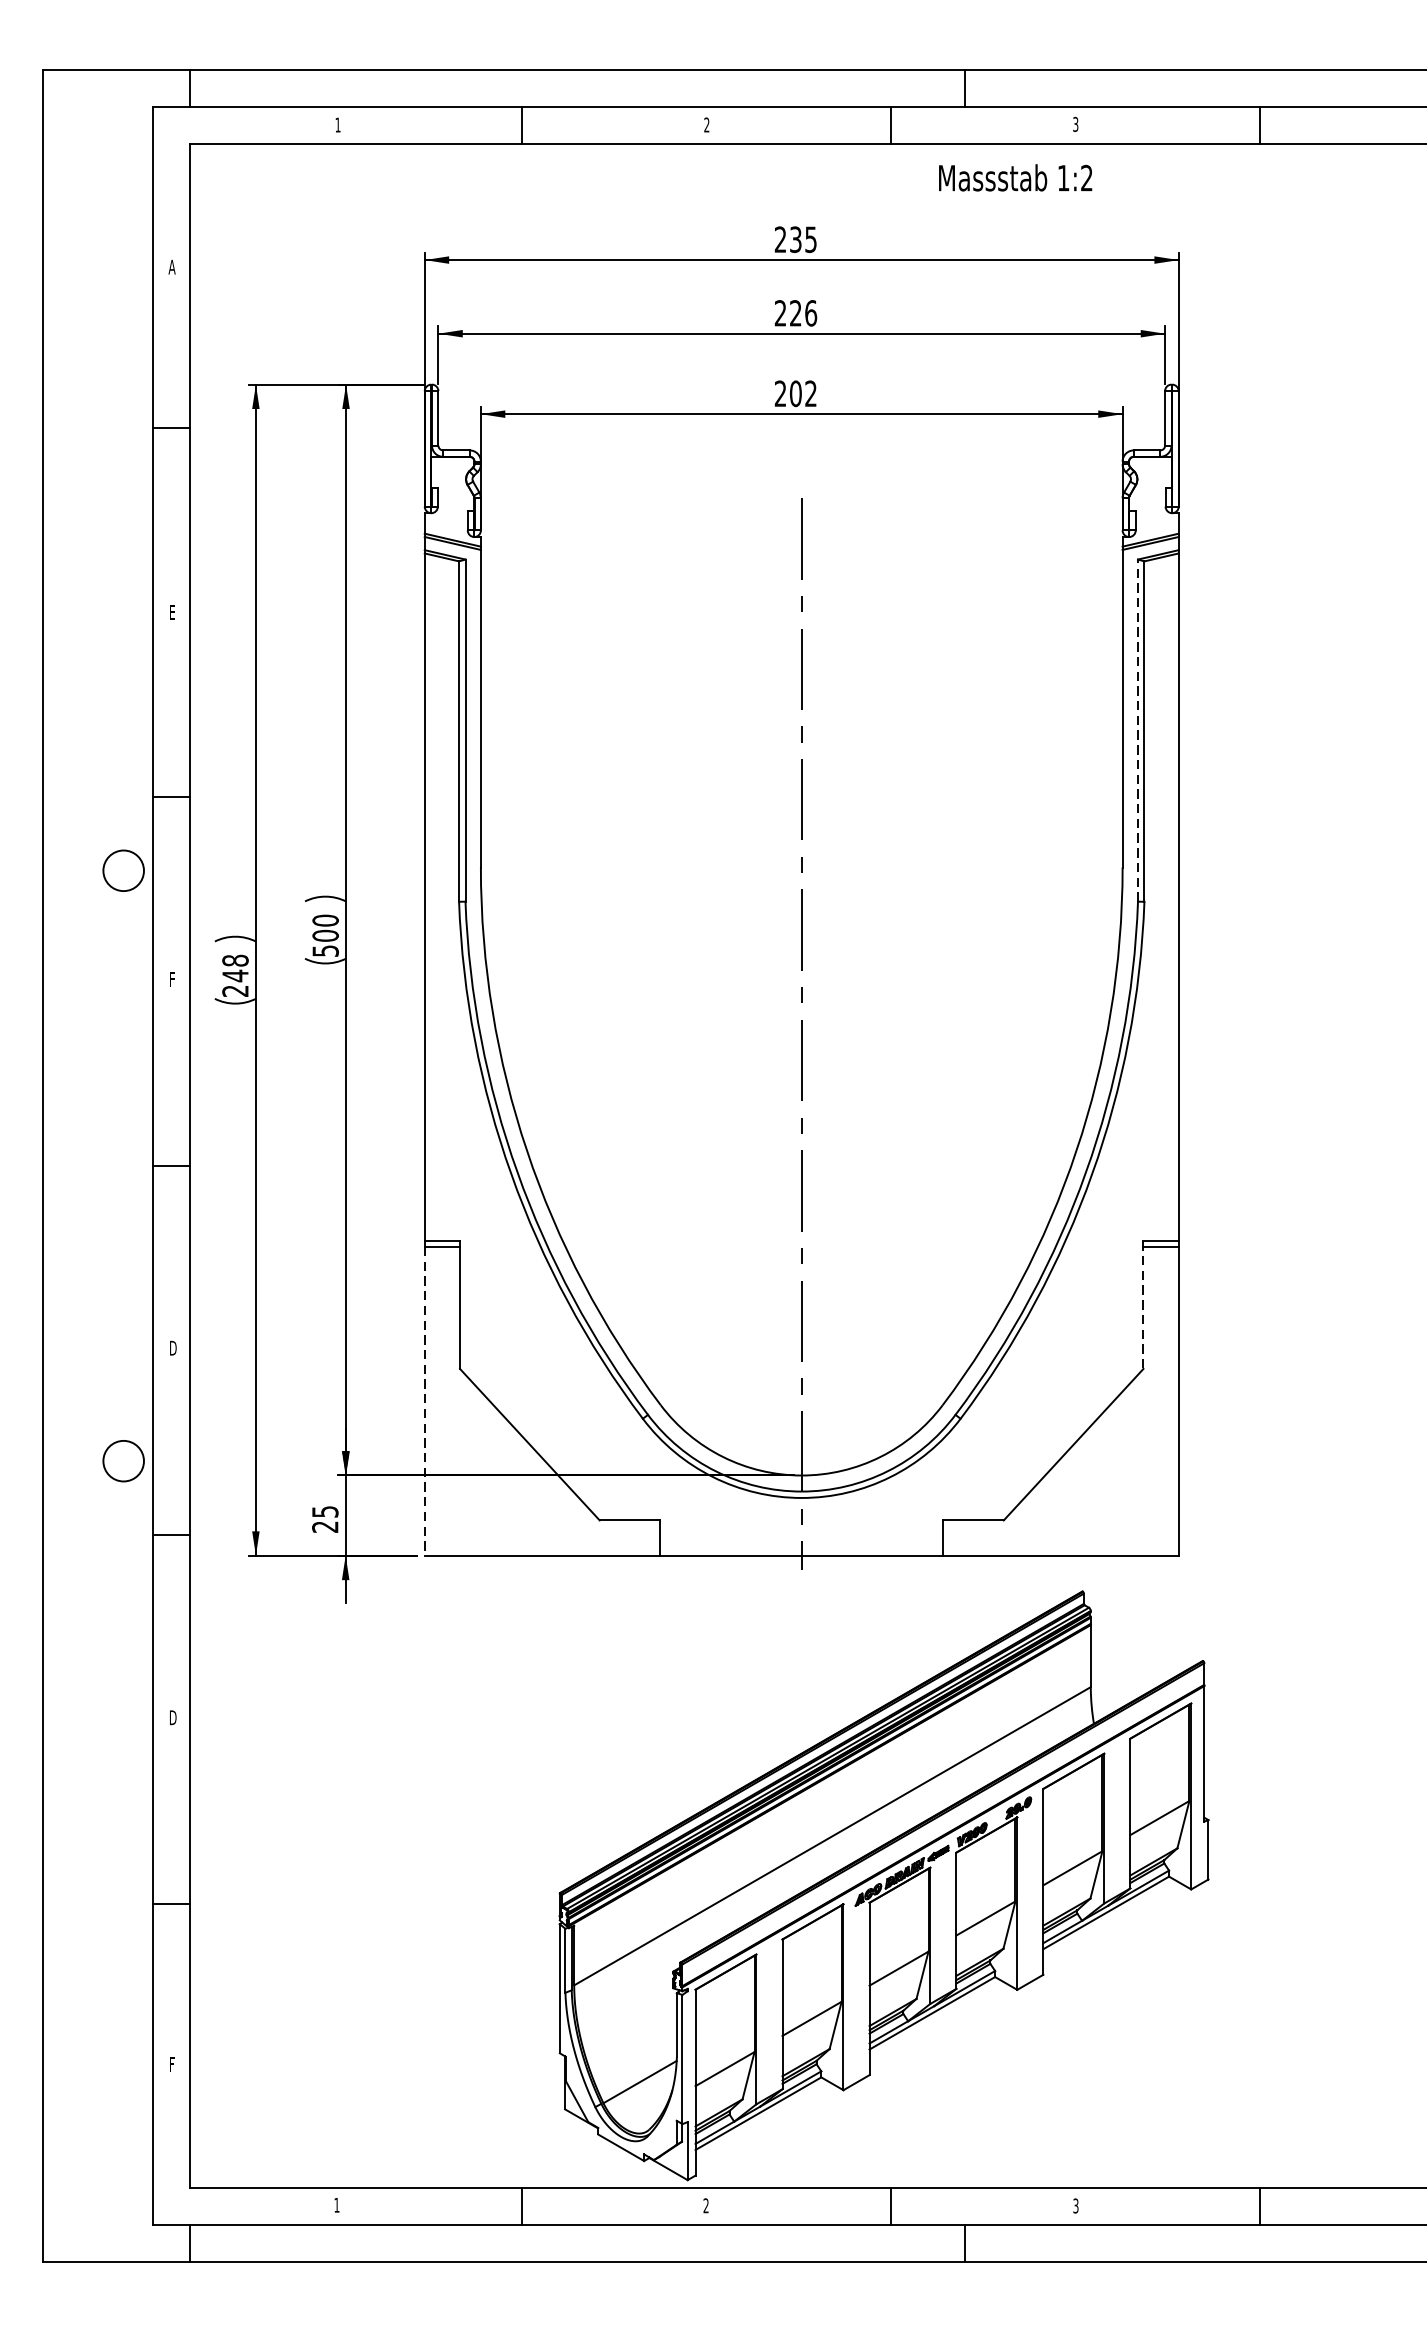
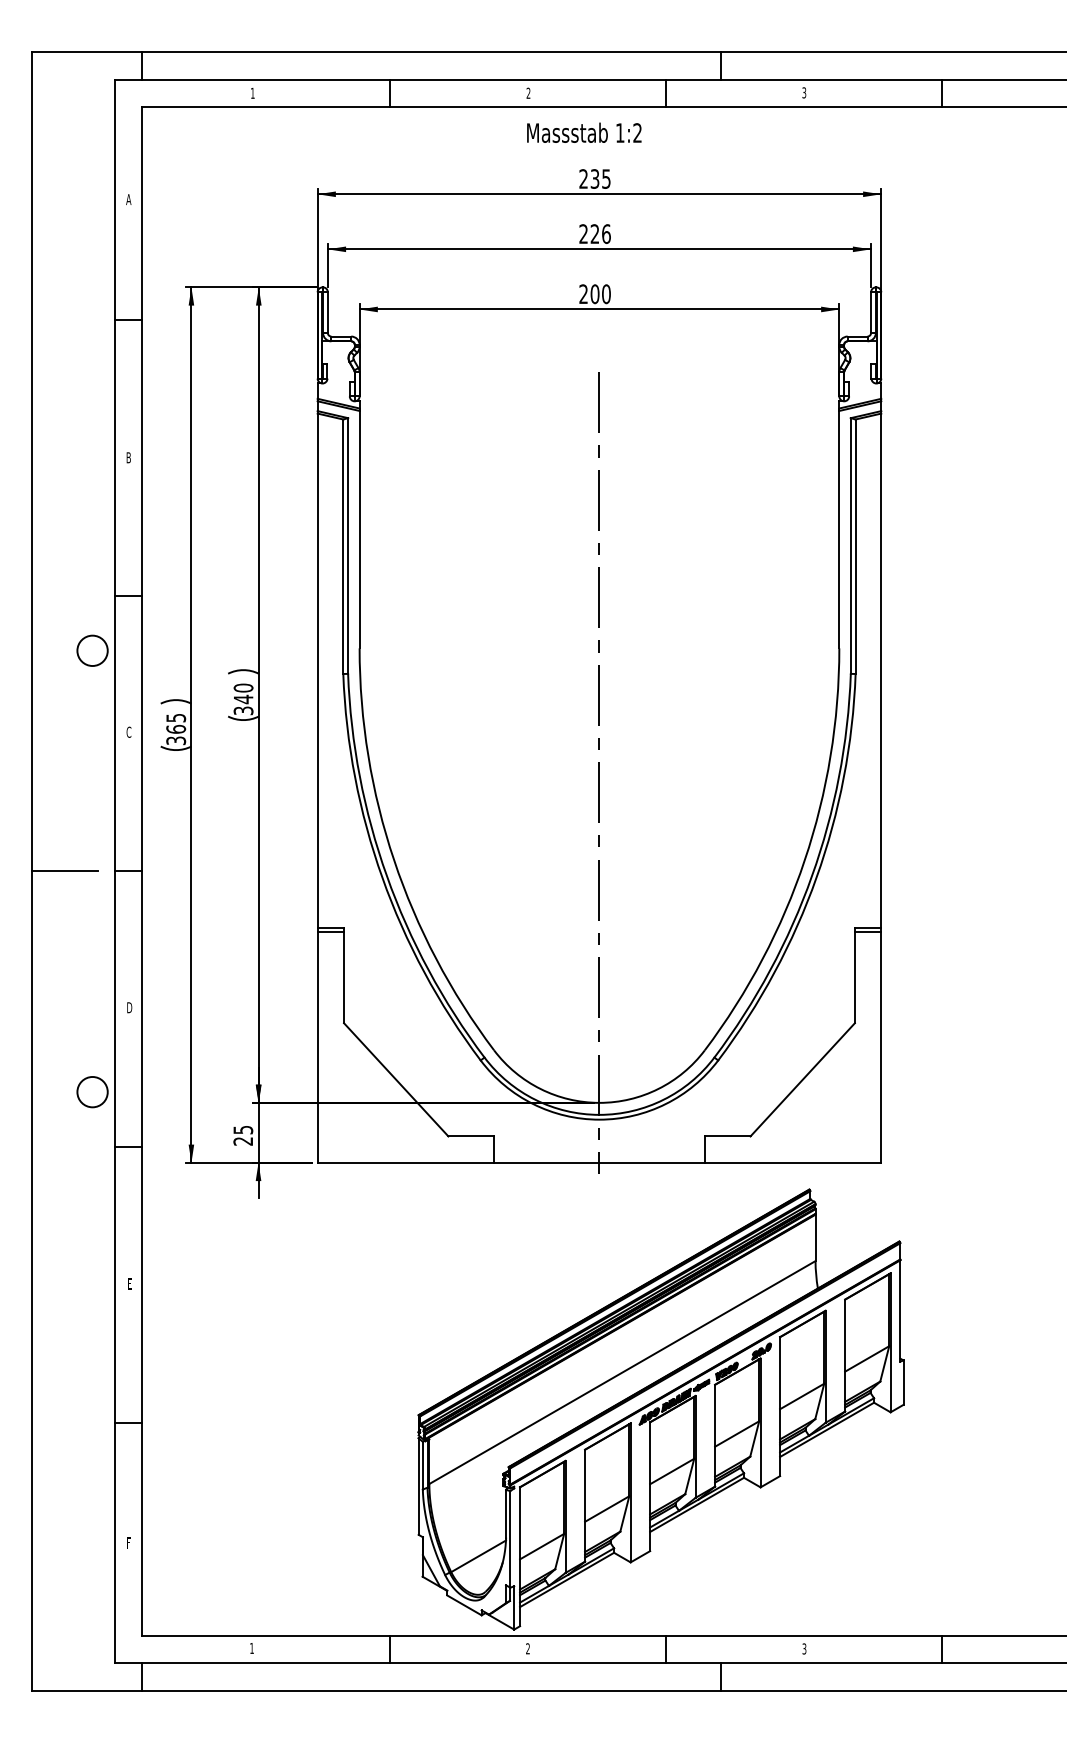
text: (1015, 177) -> (584, 132), moved
text: (811, 394) -> (606, 294), 202 -> 200
text: (171, 612) -> (128, 457), E -> B
line: (1137, 731) -> (850, 546), dashed -> solid
text: (325, 942) -> (243, 704), 500 -> 340
text: (235, 976) -> (176, 729), 248 -> 365
text: (171, 978) -> (128, 731), F -> C
line: (86, 1166) -> (64, 871), added
line: (1142, 1305) -> (854, 975), dashed -> solid
line: (424, 1401) -> (317, 1047), dashed -> solid
text: (173, 1717) -> (129, 1283), D -> E

